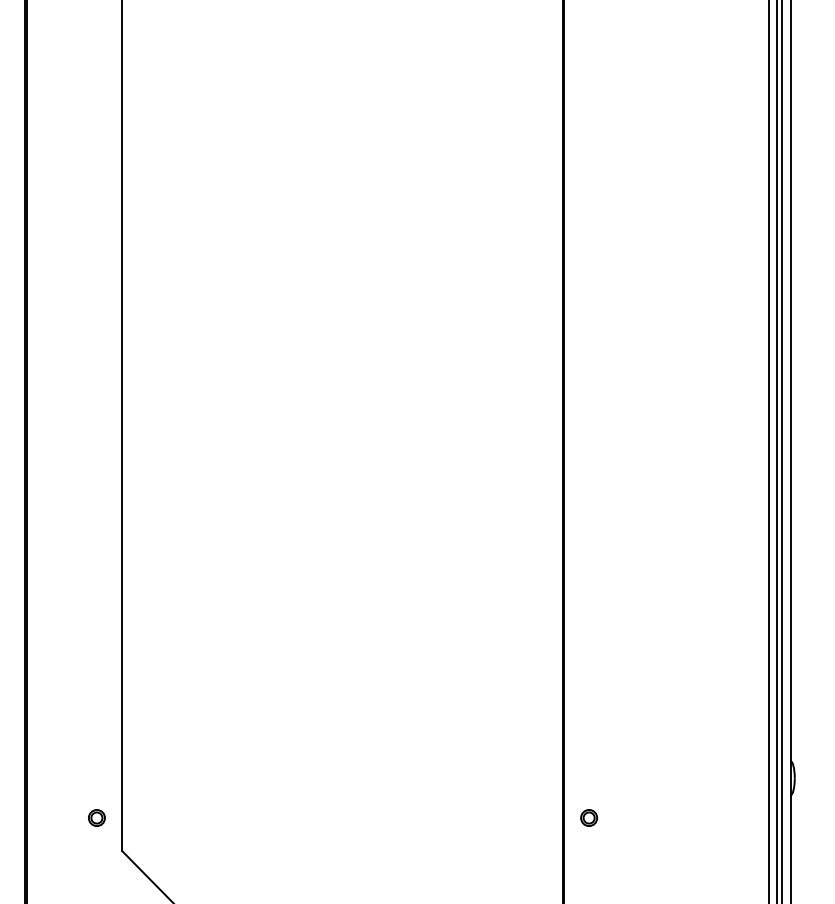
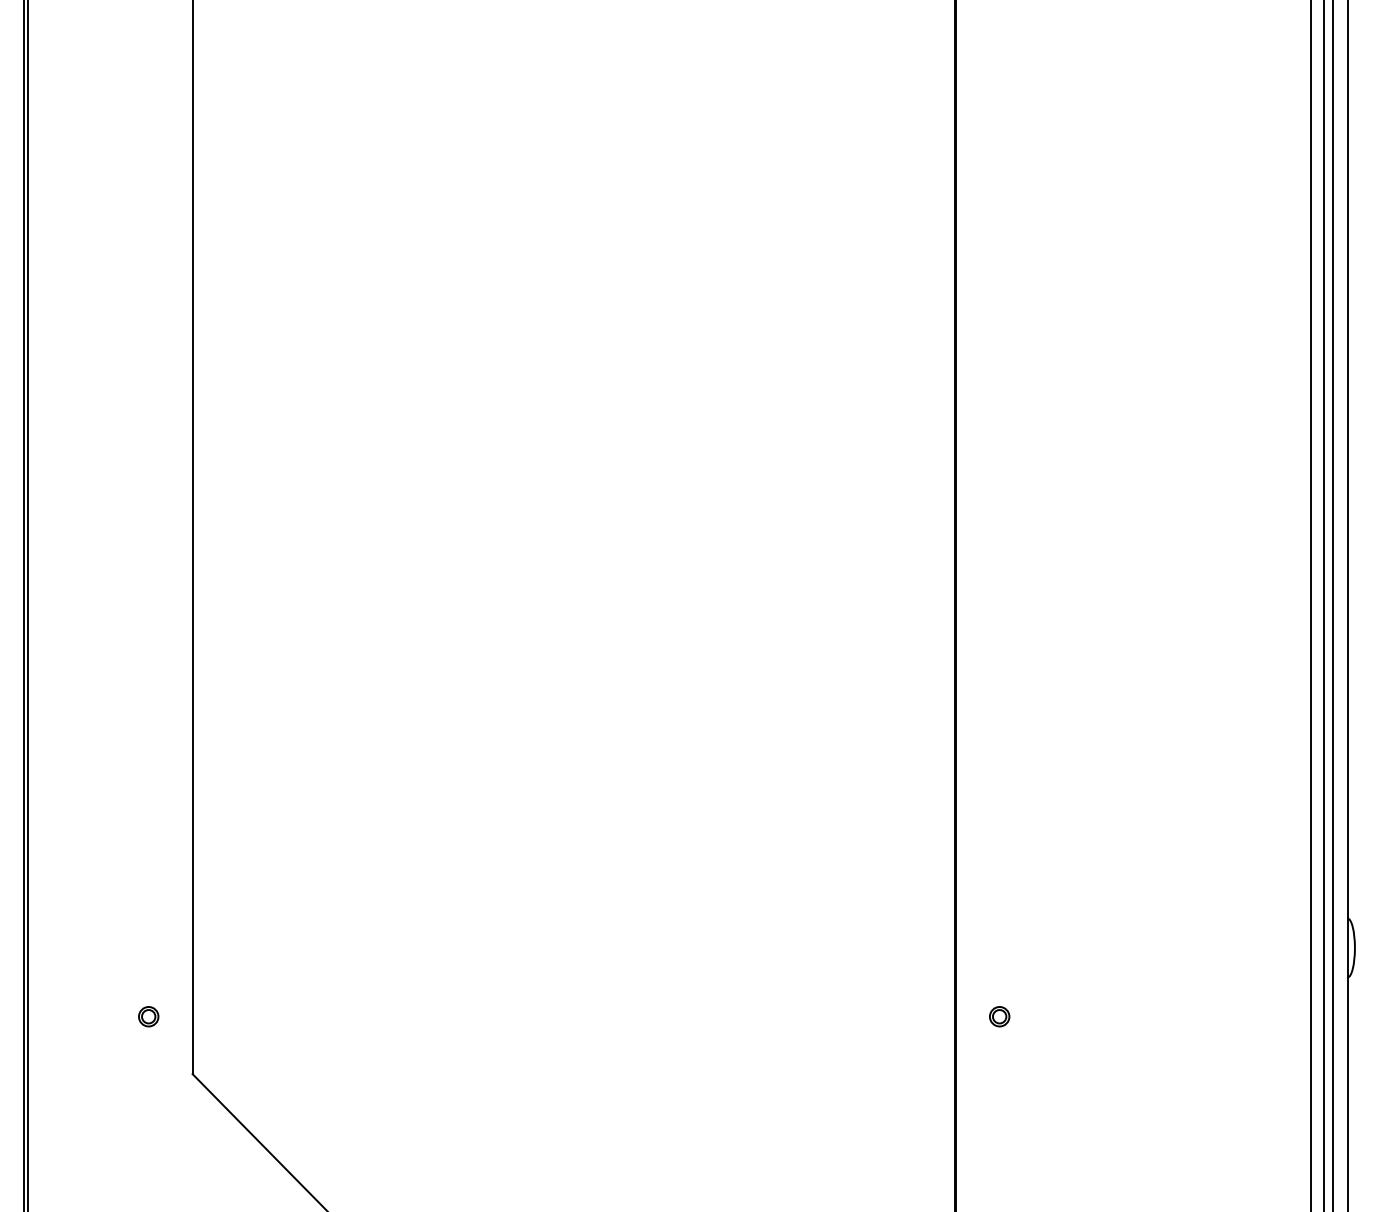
part: (96, 817) -> (147, 1015), size x0.7
part: (589, 817) -> (1000, 1015), size x0.7

